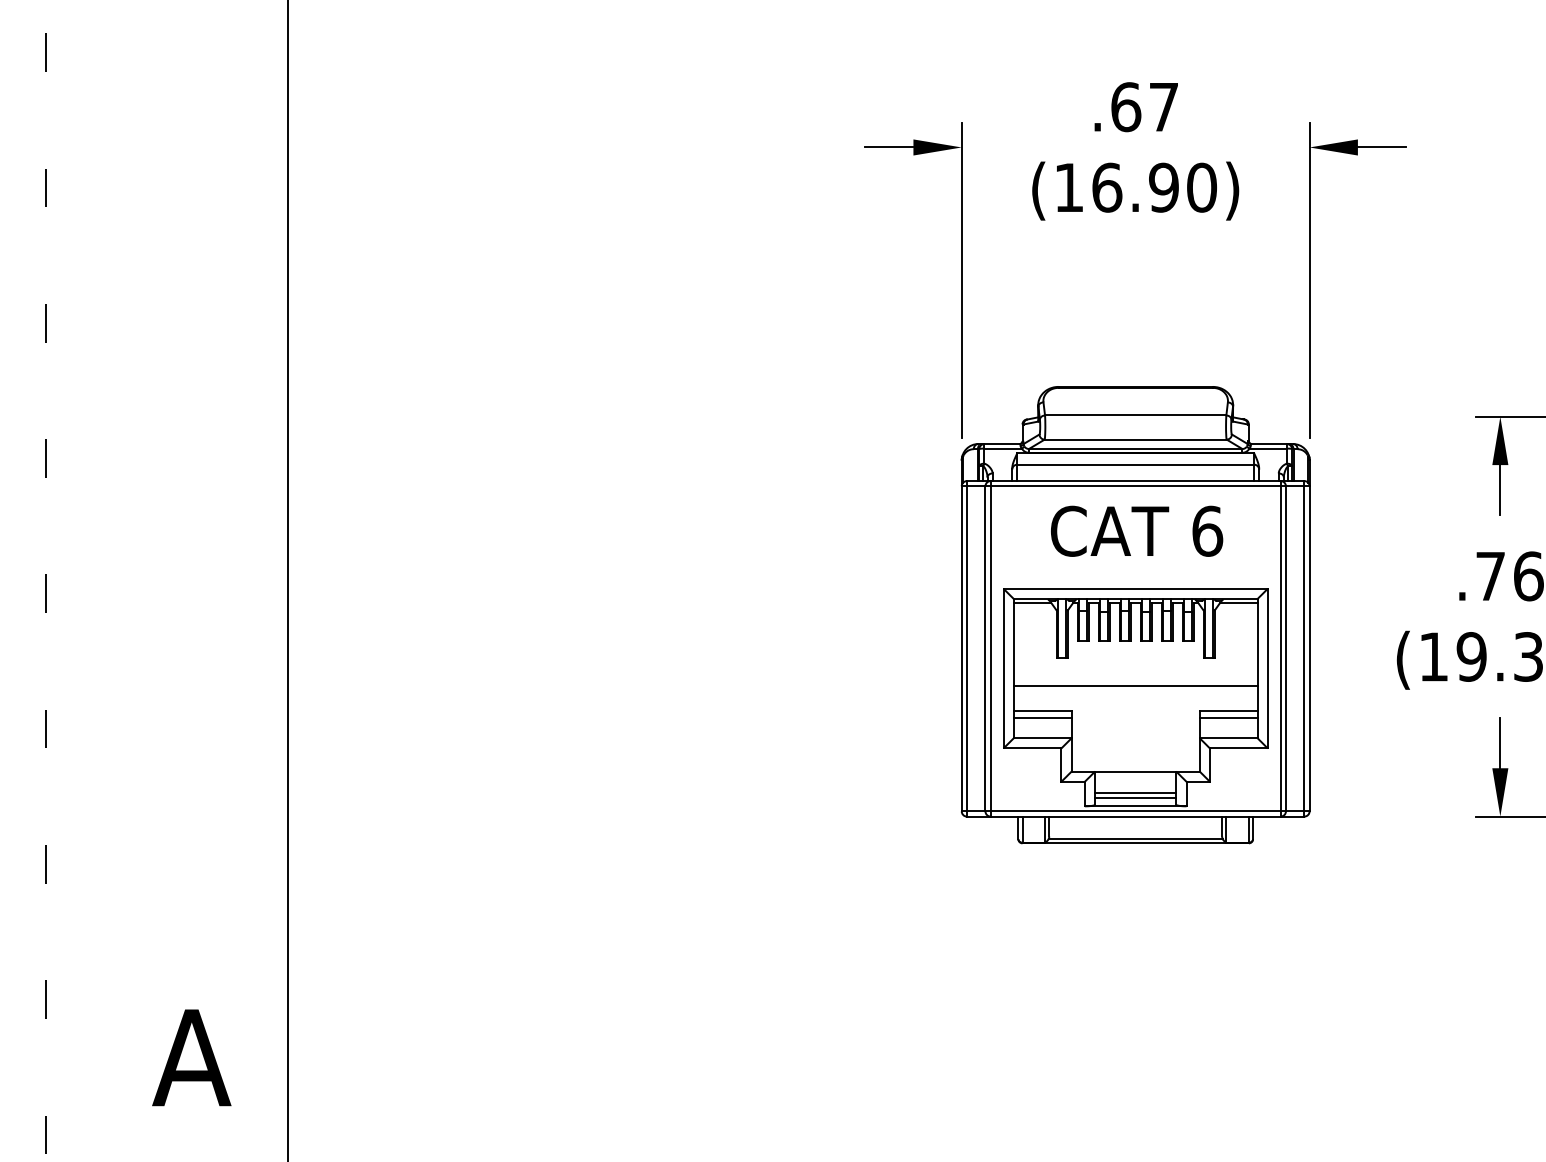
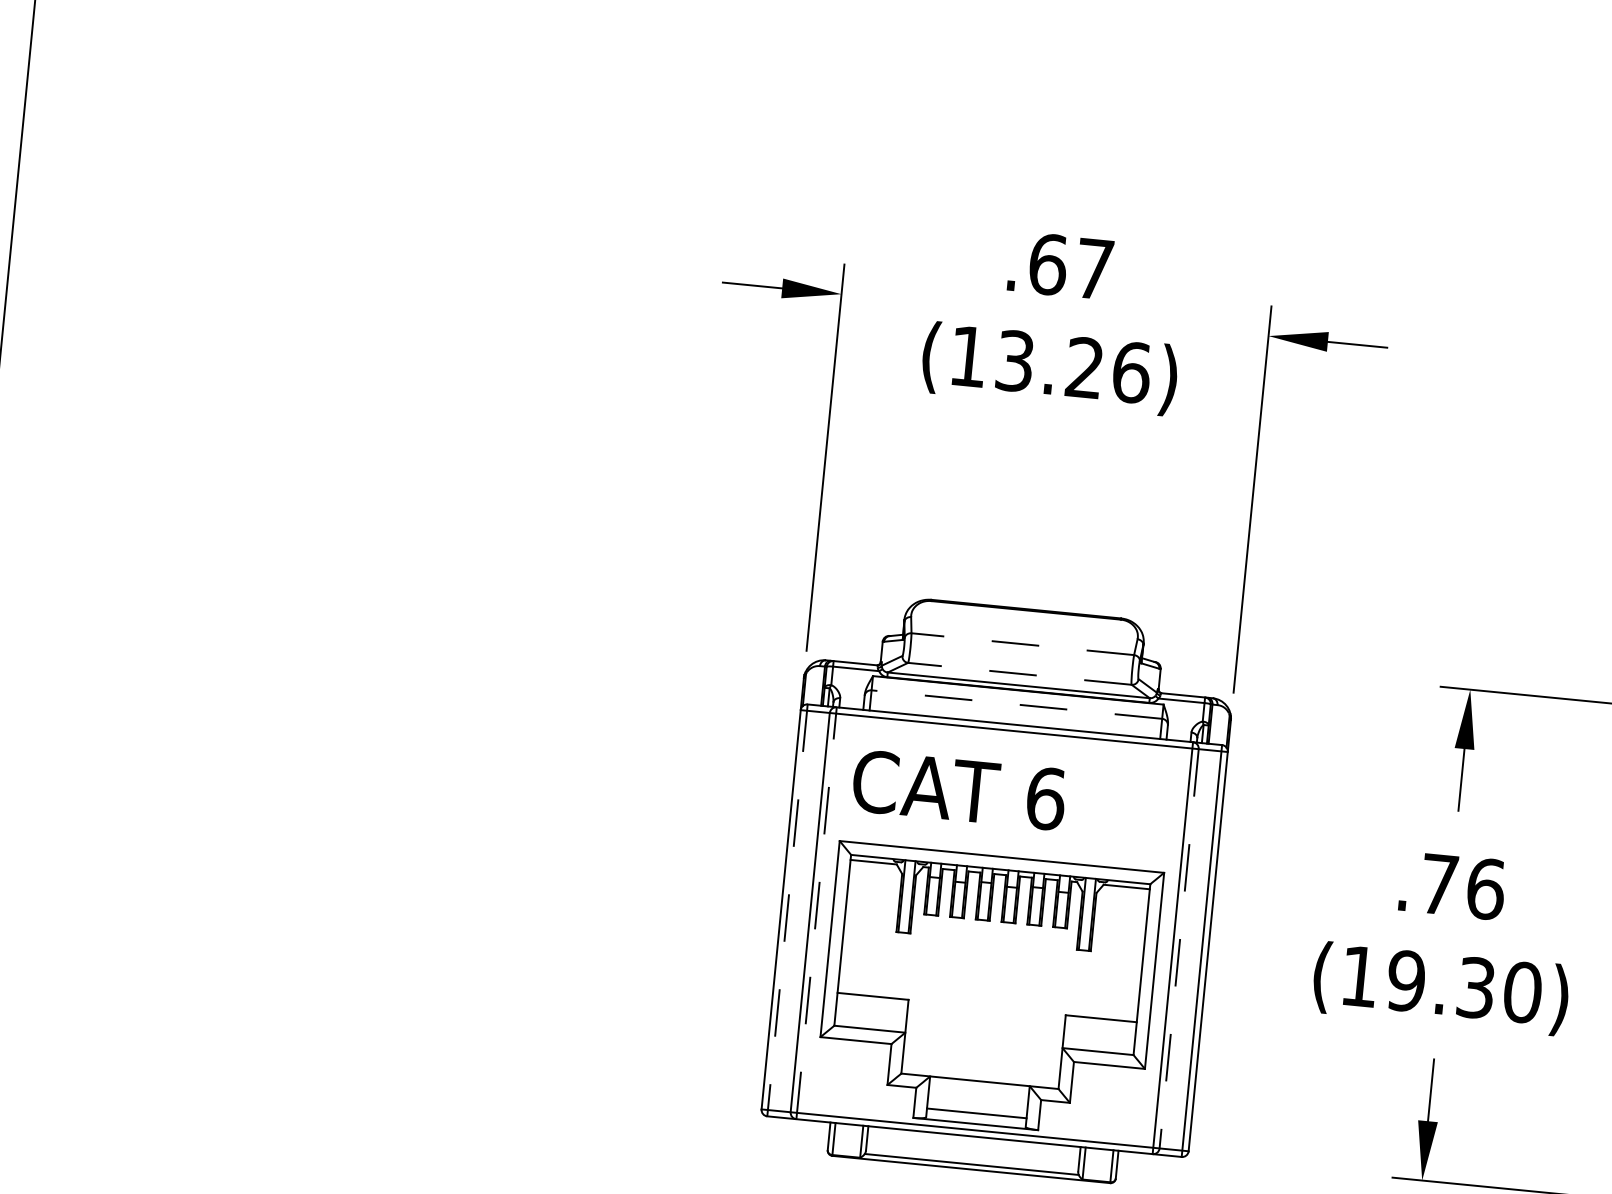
text: (1154, 187) -> (1073, 366), (16.90) -> (13.26)
line: (1135, 415) -> (1022, 644), solid -> dashed
line: (1135, 439) -> (1019, 673), solid -> dashed
line: (1135, 464) -> (1016, 704), solid -> dashed
text: (1137, 530) -> (959, 789), moved
line: (966, 648) -> (787, 909), solid -> dashed
line: (990, 648) -> (816, 912), solid -> dashed
line: (1285, 648) -> (1178, 948), solid -> dashed
line: (1135, 685) -> (990, 975), removed
line: (1042, 717) -> (872, 1003), removed
line: (1228, 717) -> (1100, 1026), removed
line: (1135, 792) -> (977, 1107), removed

